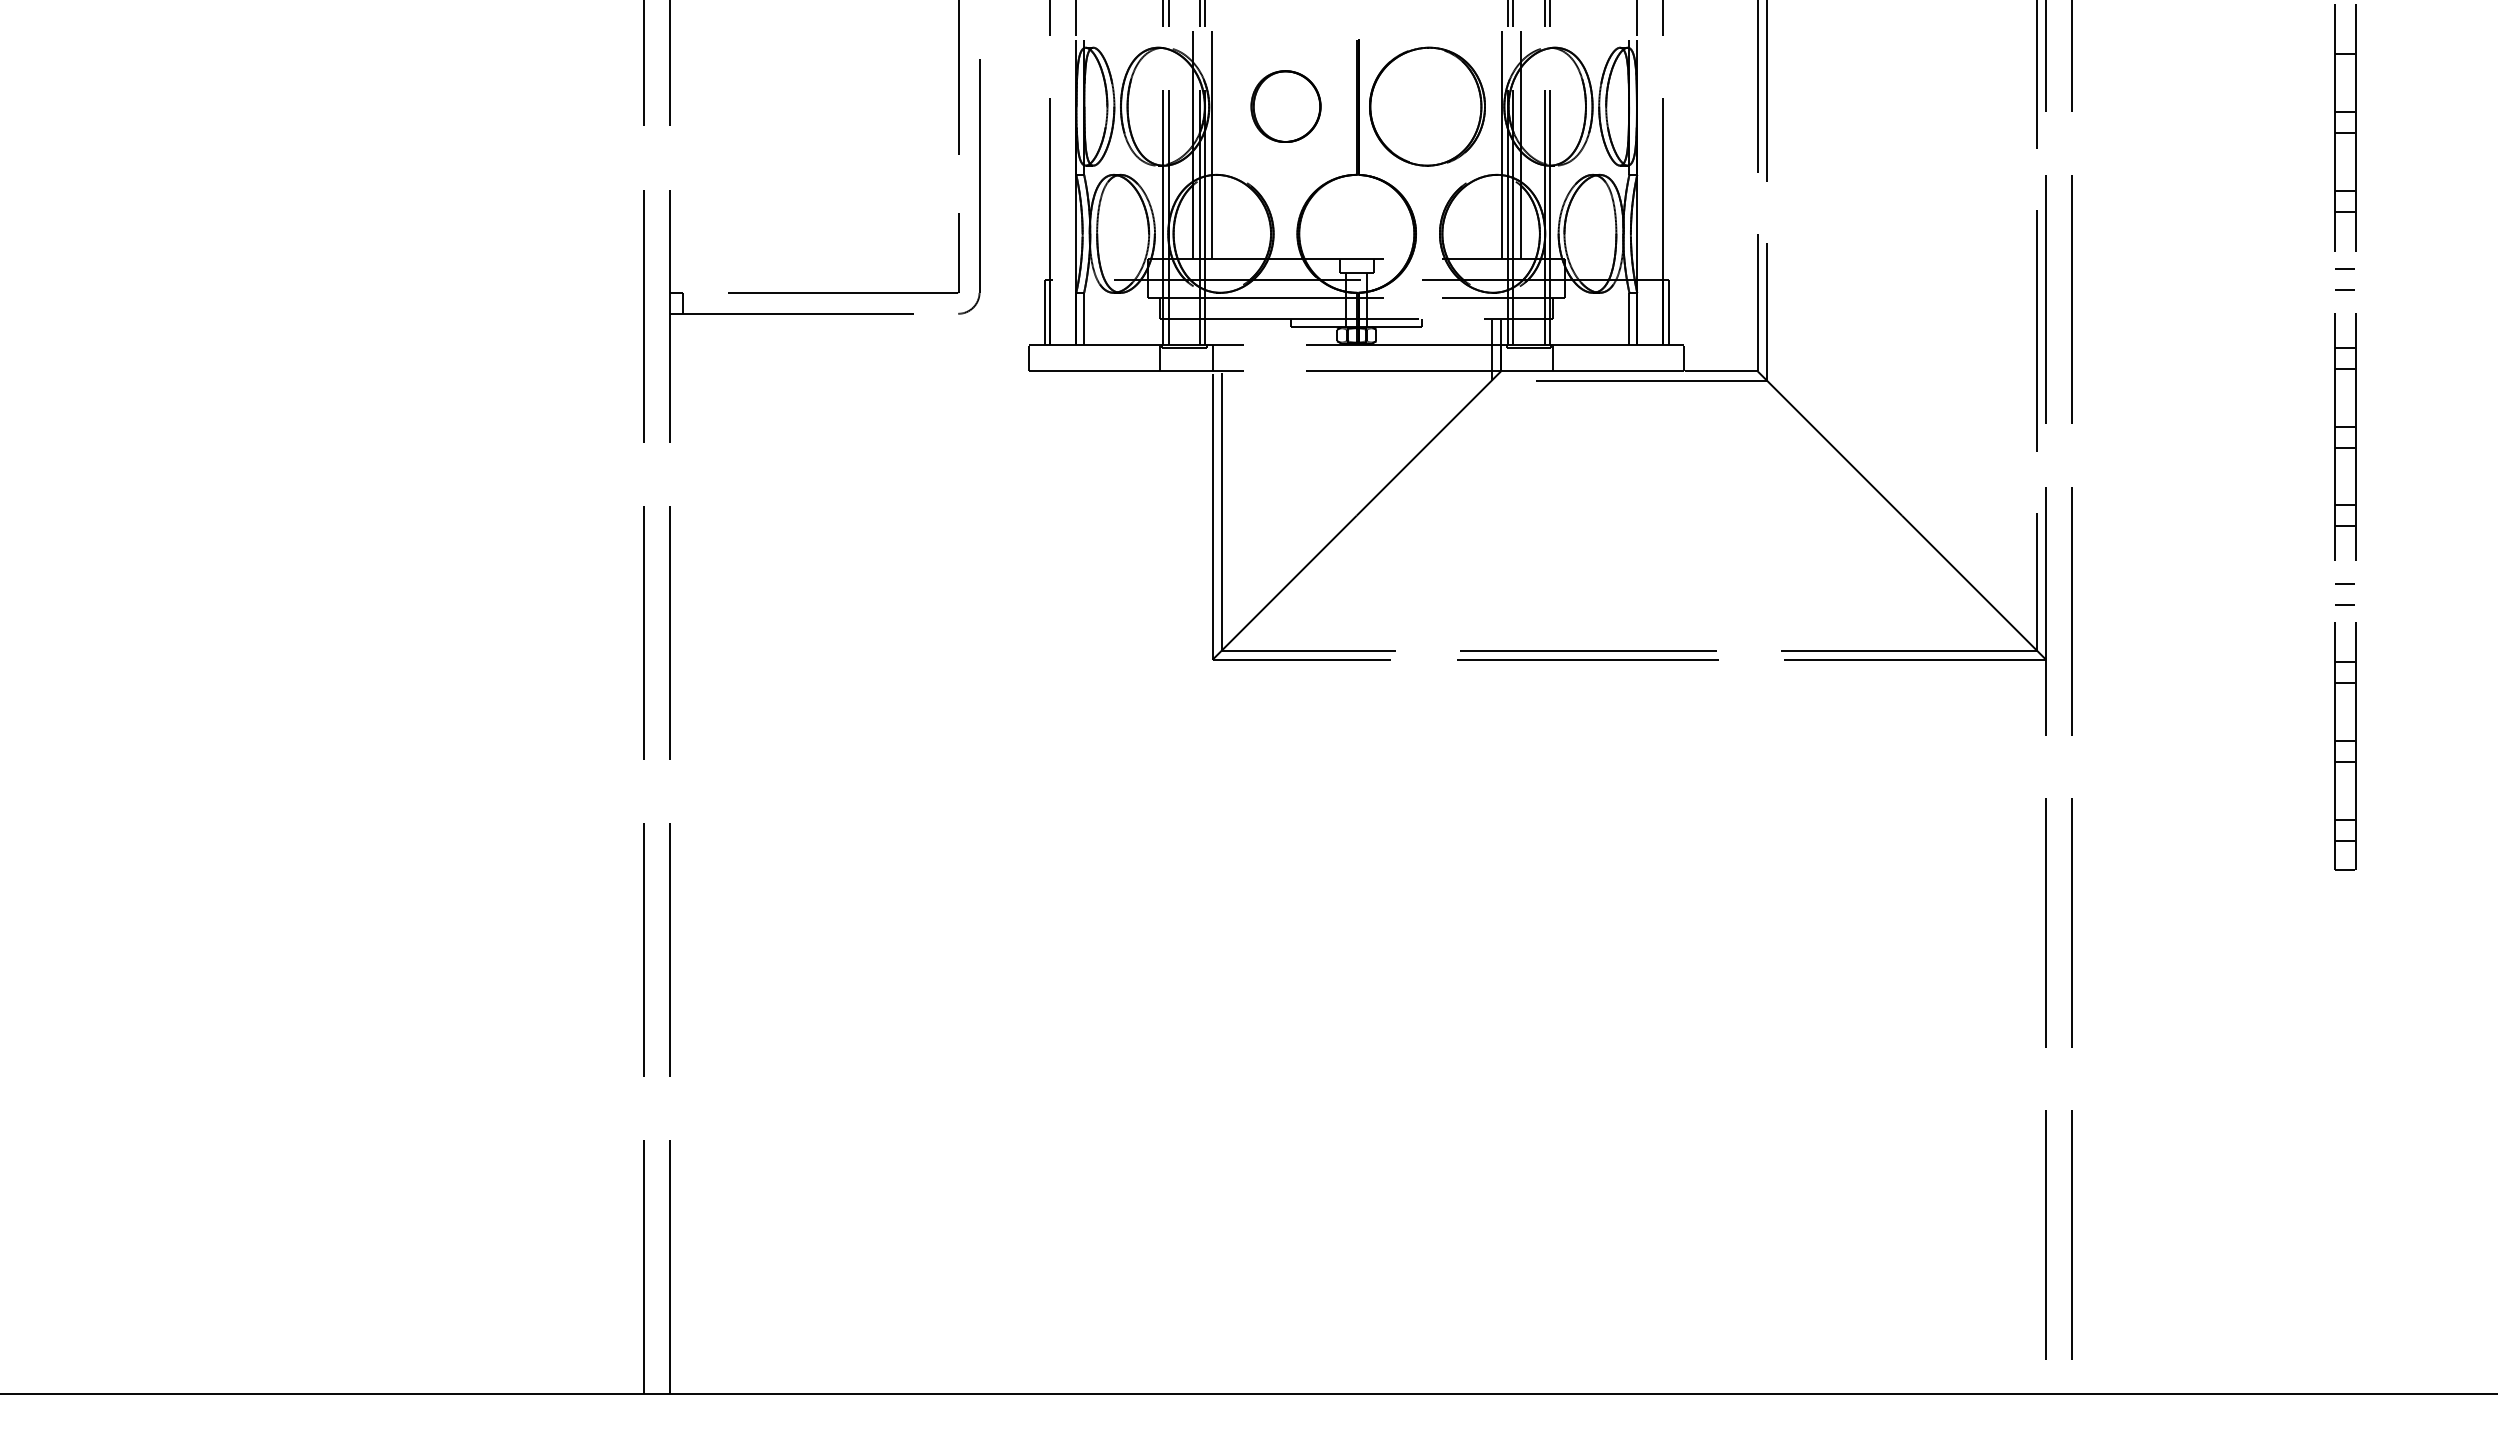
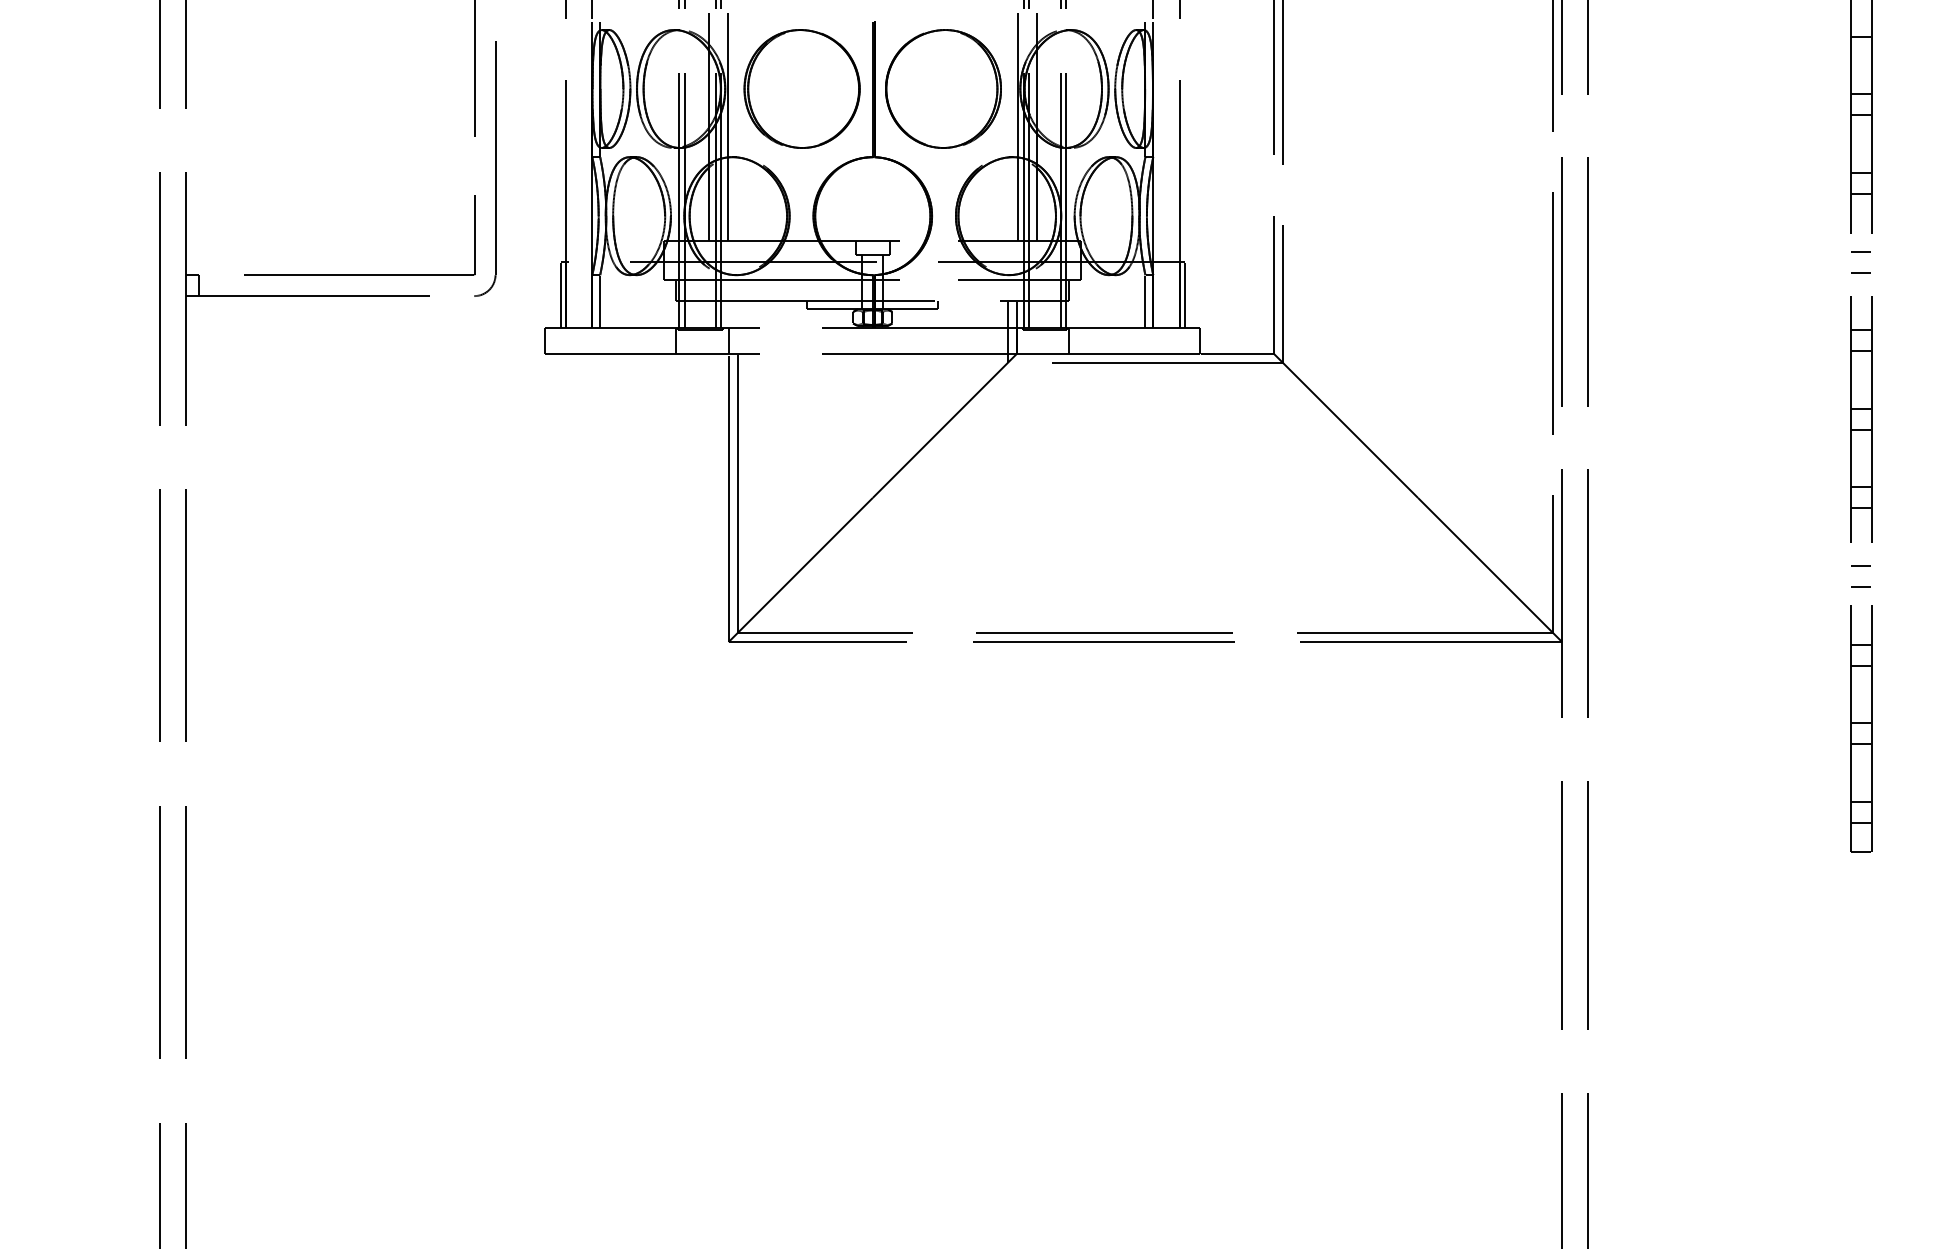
part: (1285, 106) -> (801, 88), size x1.67

